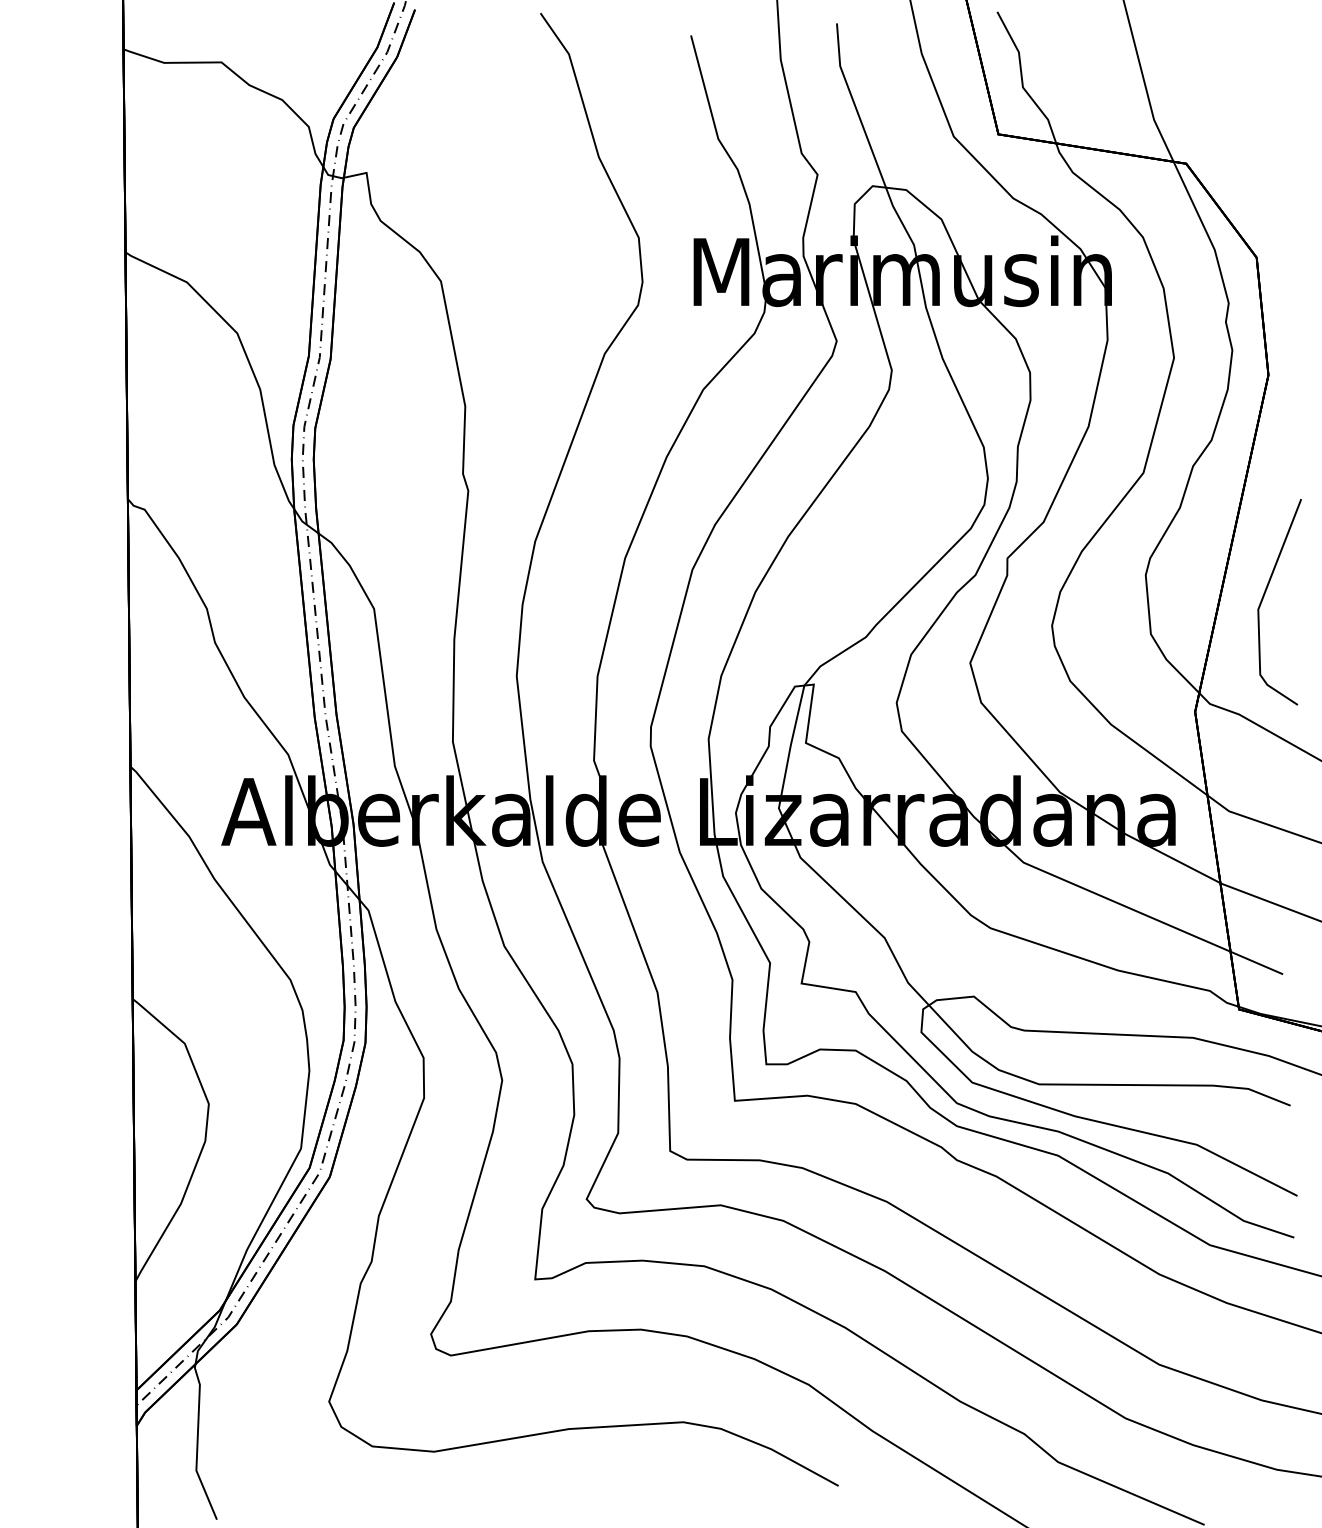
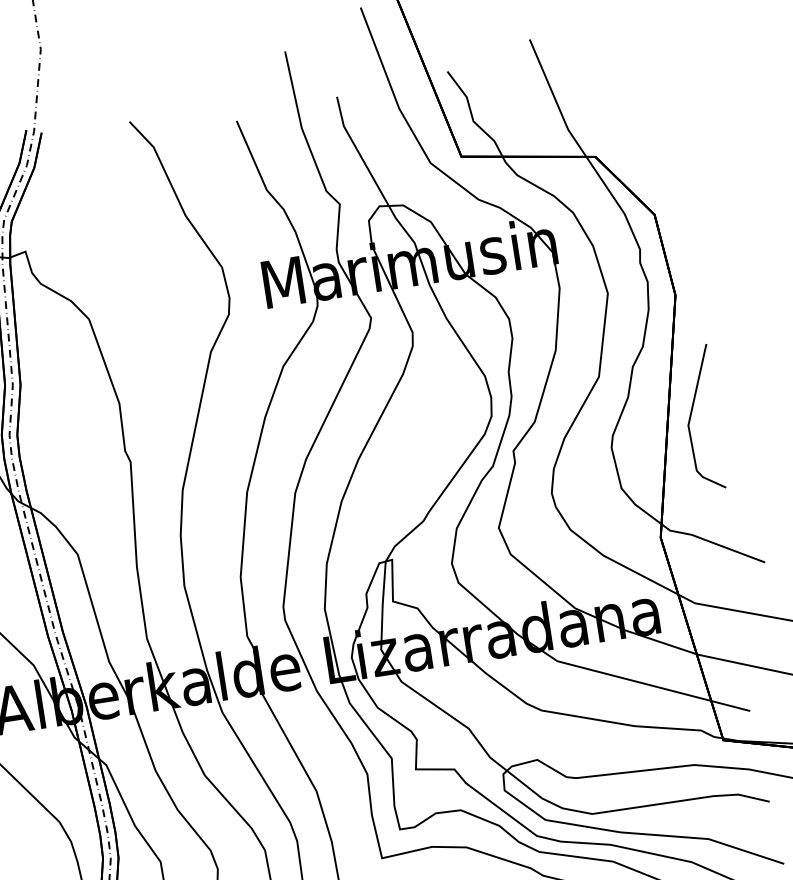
line: (1265, 594) -> (691, 414), moved

